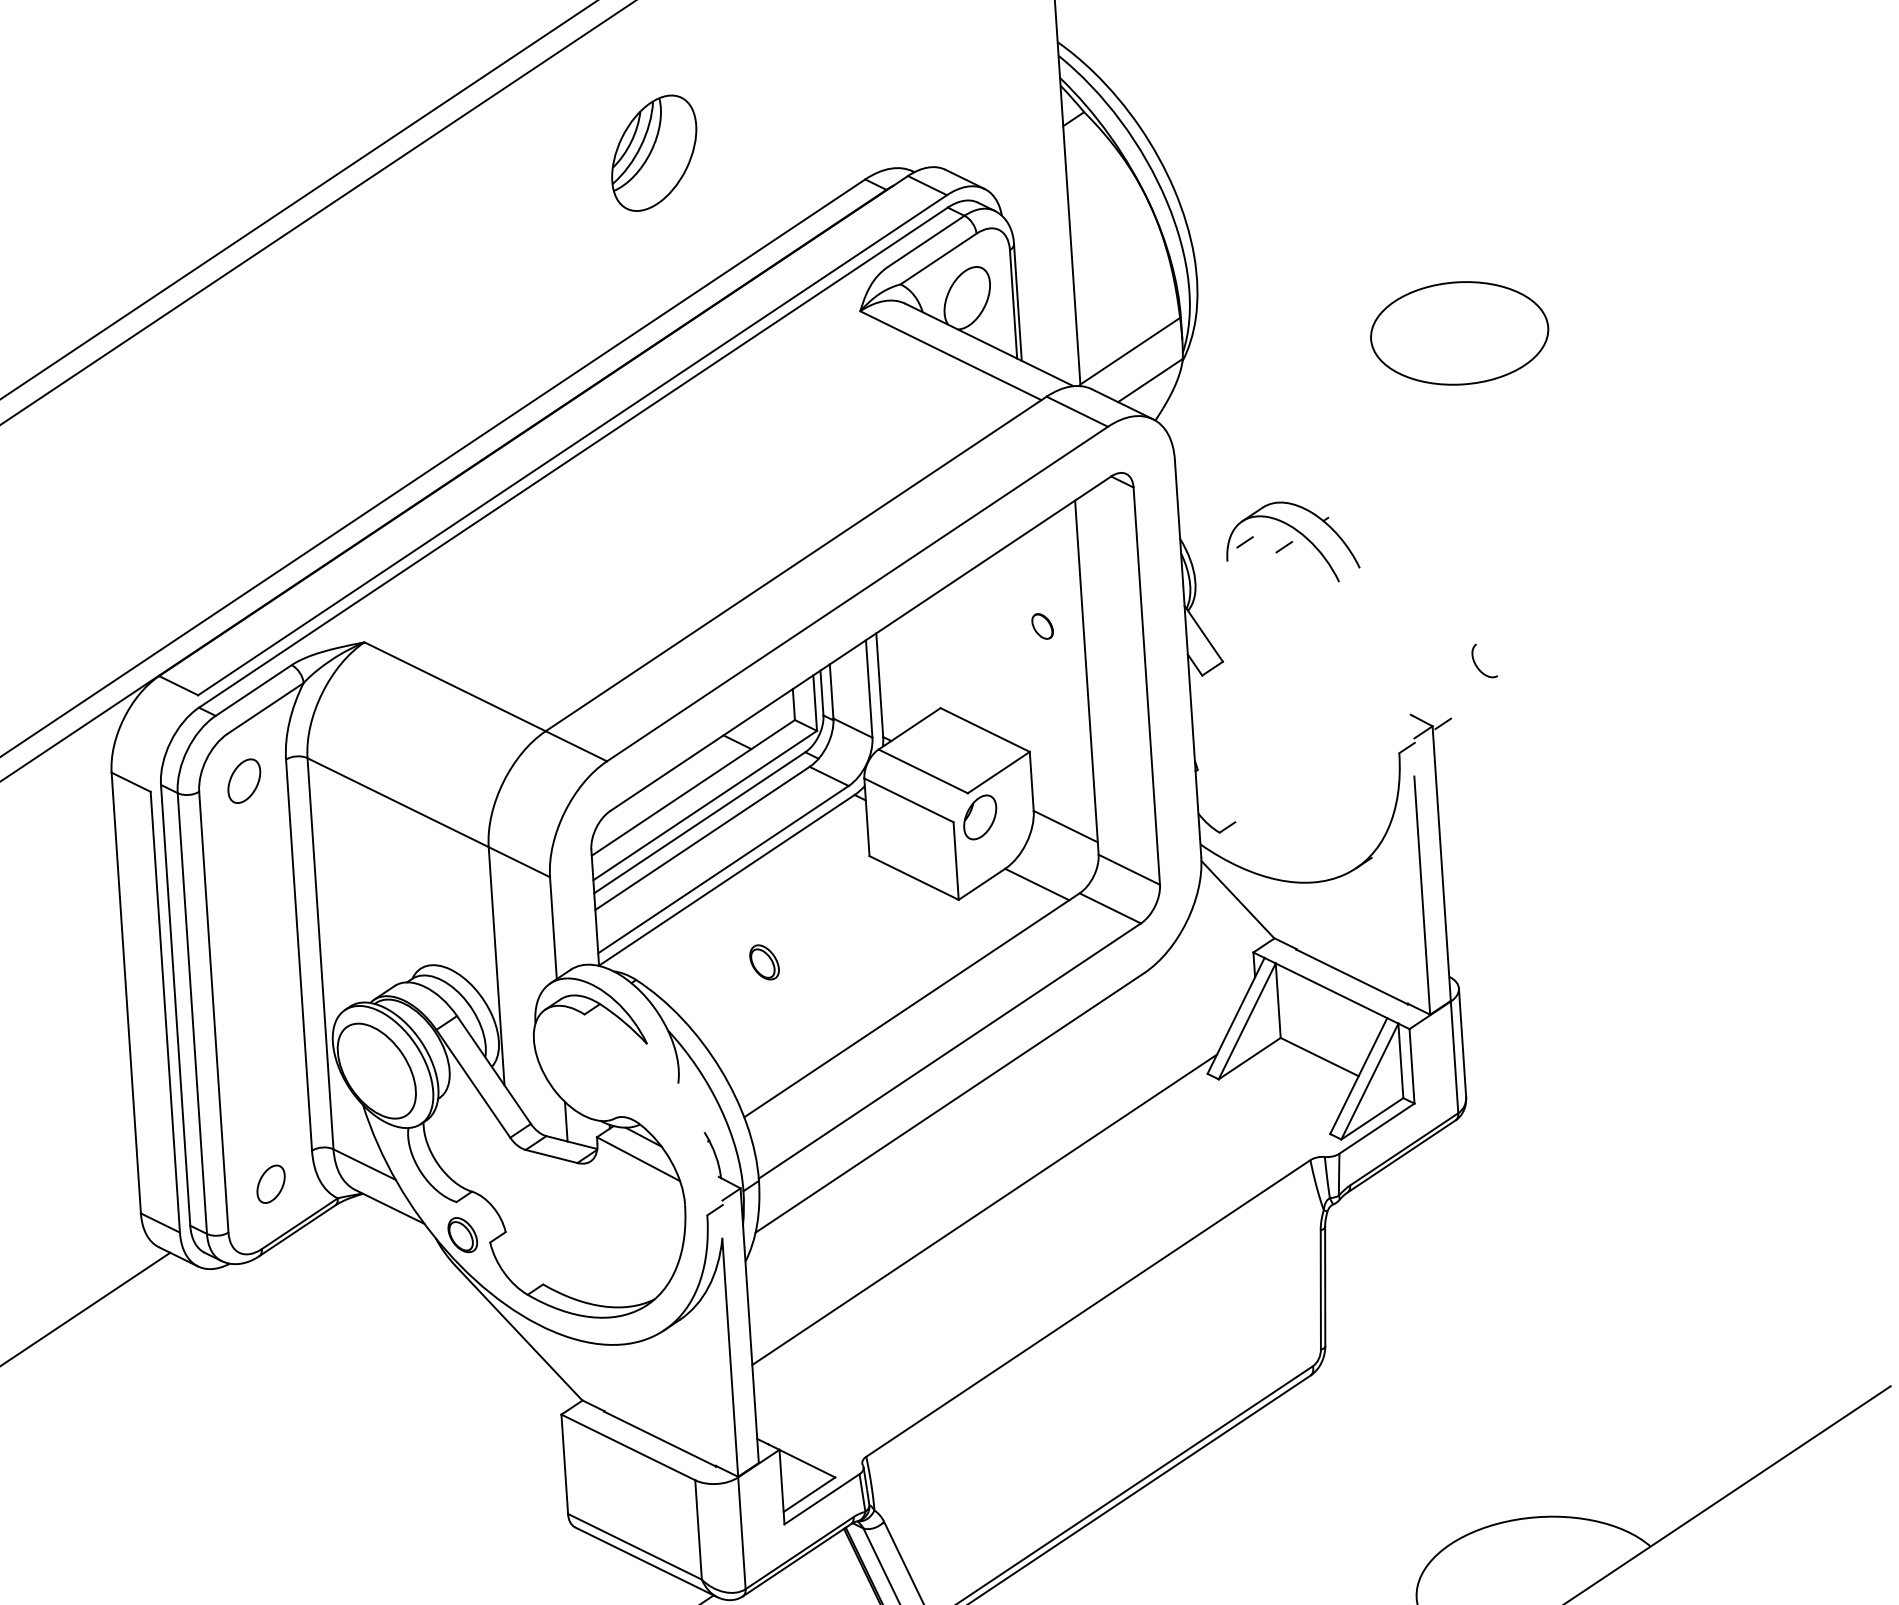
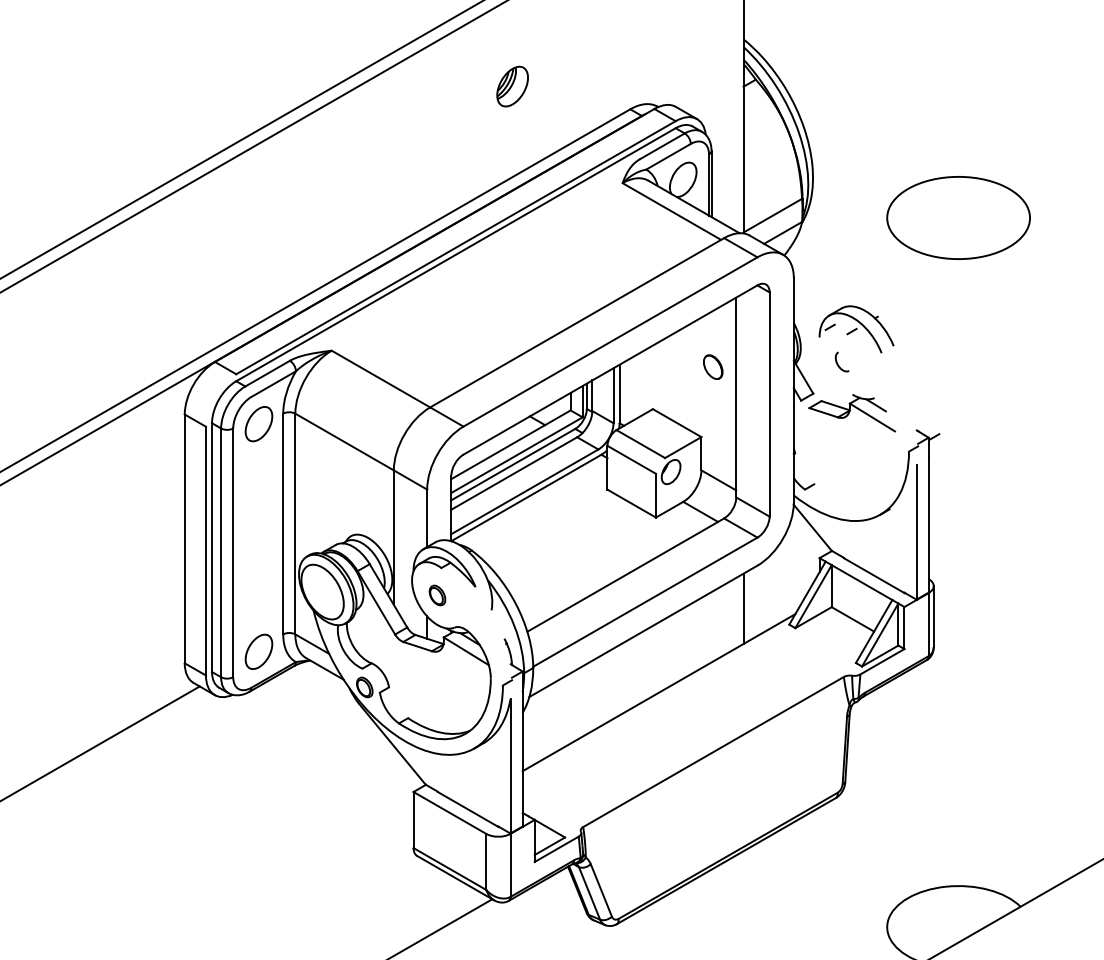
part: (653, 152) -> (512, 86), size x0.62
circle: (1459, 332) -> (958, 217), size x1.43
part: (1042, 625) -> (713, 366), size x1.67
curve: (1477, 664) -> (838, 363), moved
part: (1292, 692) -> (851, 413), added
circle: (243, 781) -> (258, 424), size x1.43
part: (764, 962) -> (437, 595), moved
line: (1124, 1050) -> (743, 608), added
circle: (270, 1183) -> (258, 651), size x1.67

